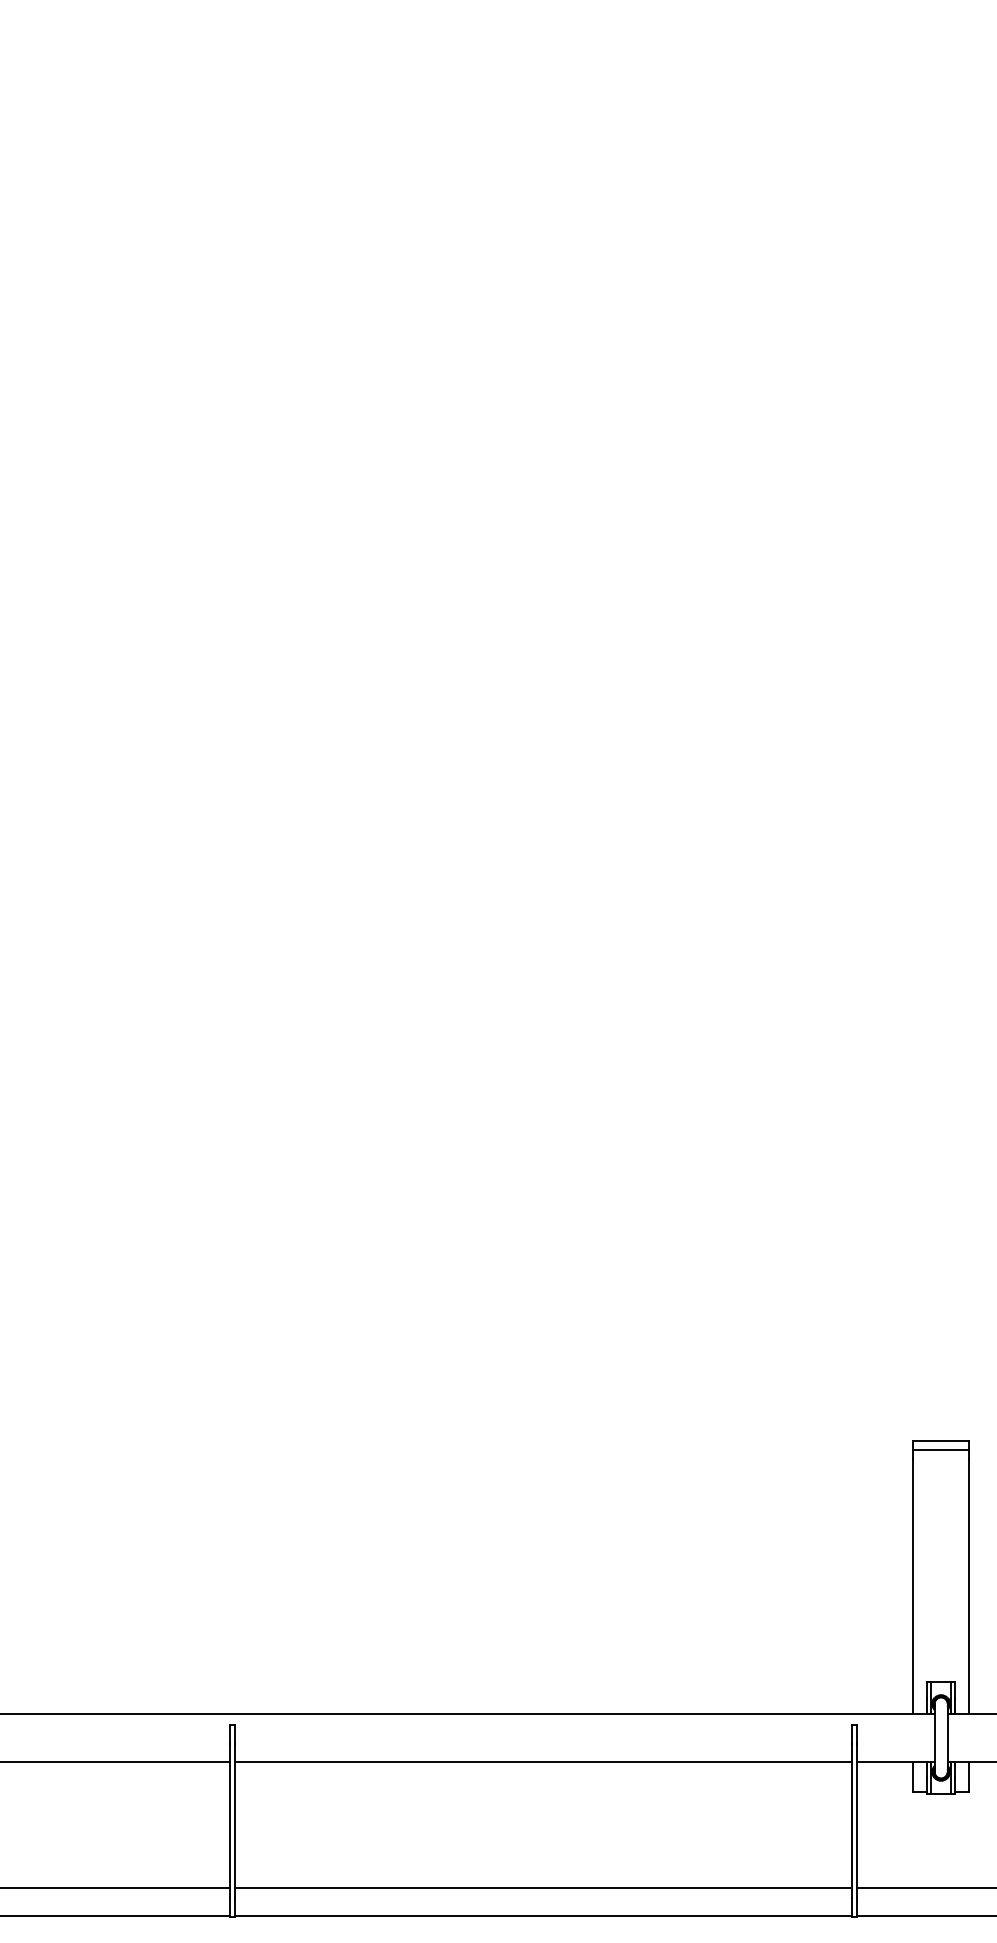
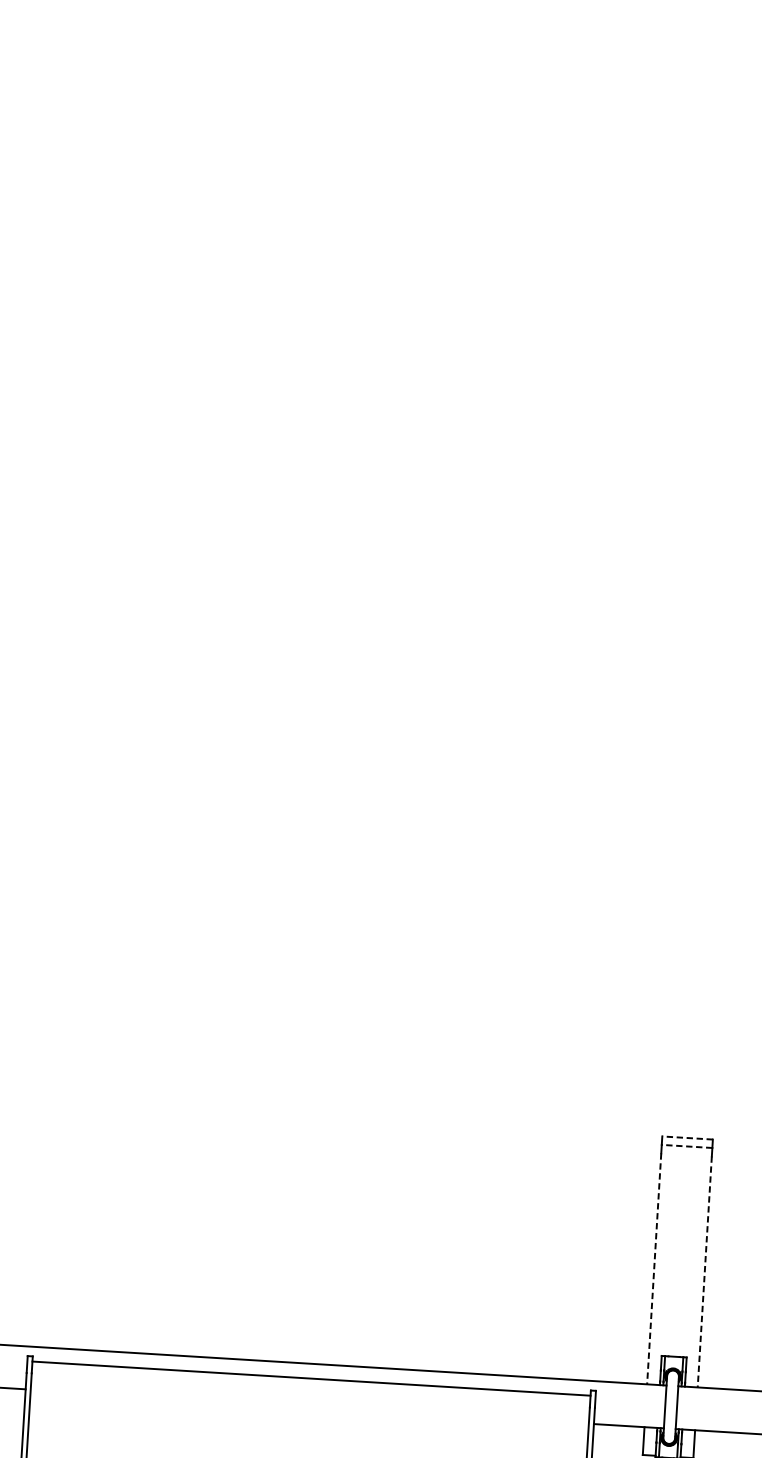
line: (941, 1440) -> (687, 1137), solid -> dashed
line: (941, 1449) -> (687, 1146), solid -> dashed
line: (913, 1586) -> (654, 1268), solid -> dashed
line: (969, 1586) -> (705, 1271), solid -> dashed
line: (543, 1761) -> (311, 1378), moved

